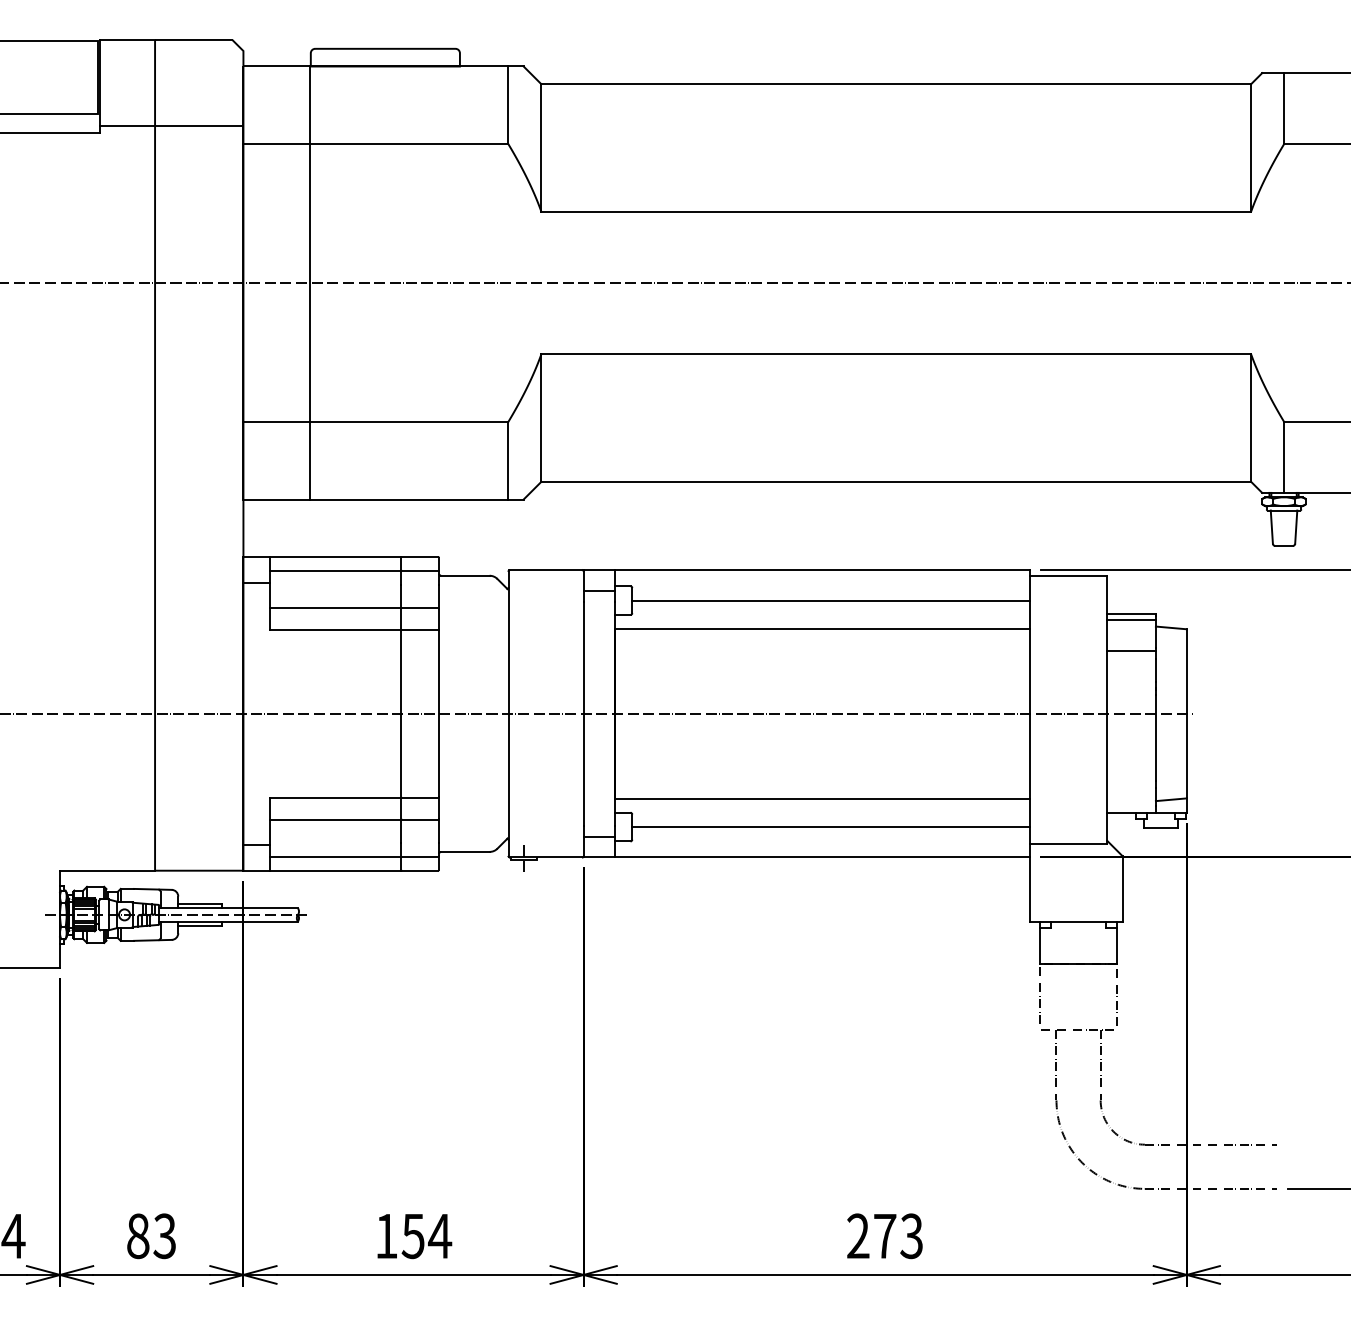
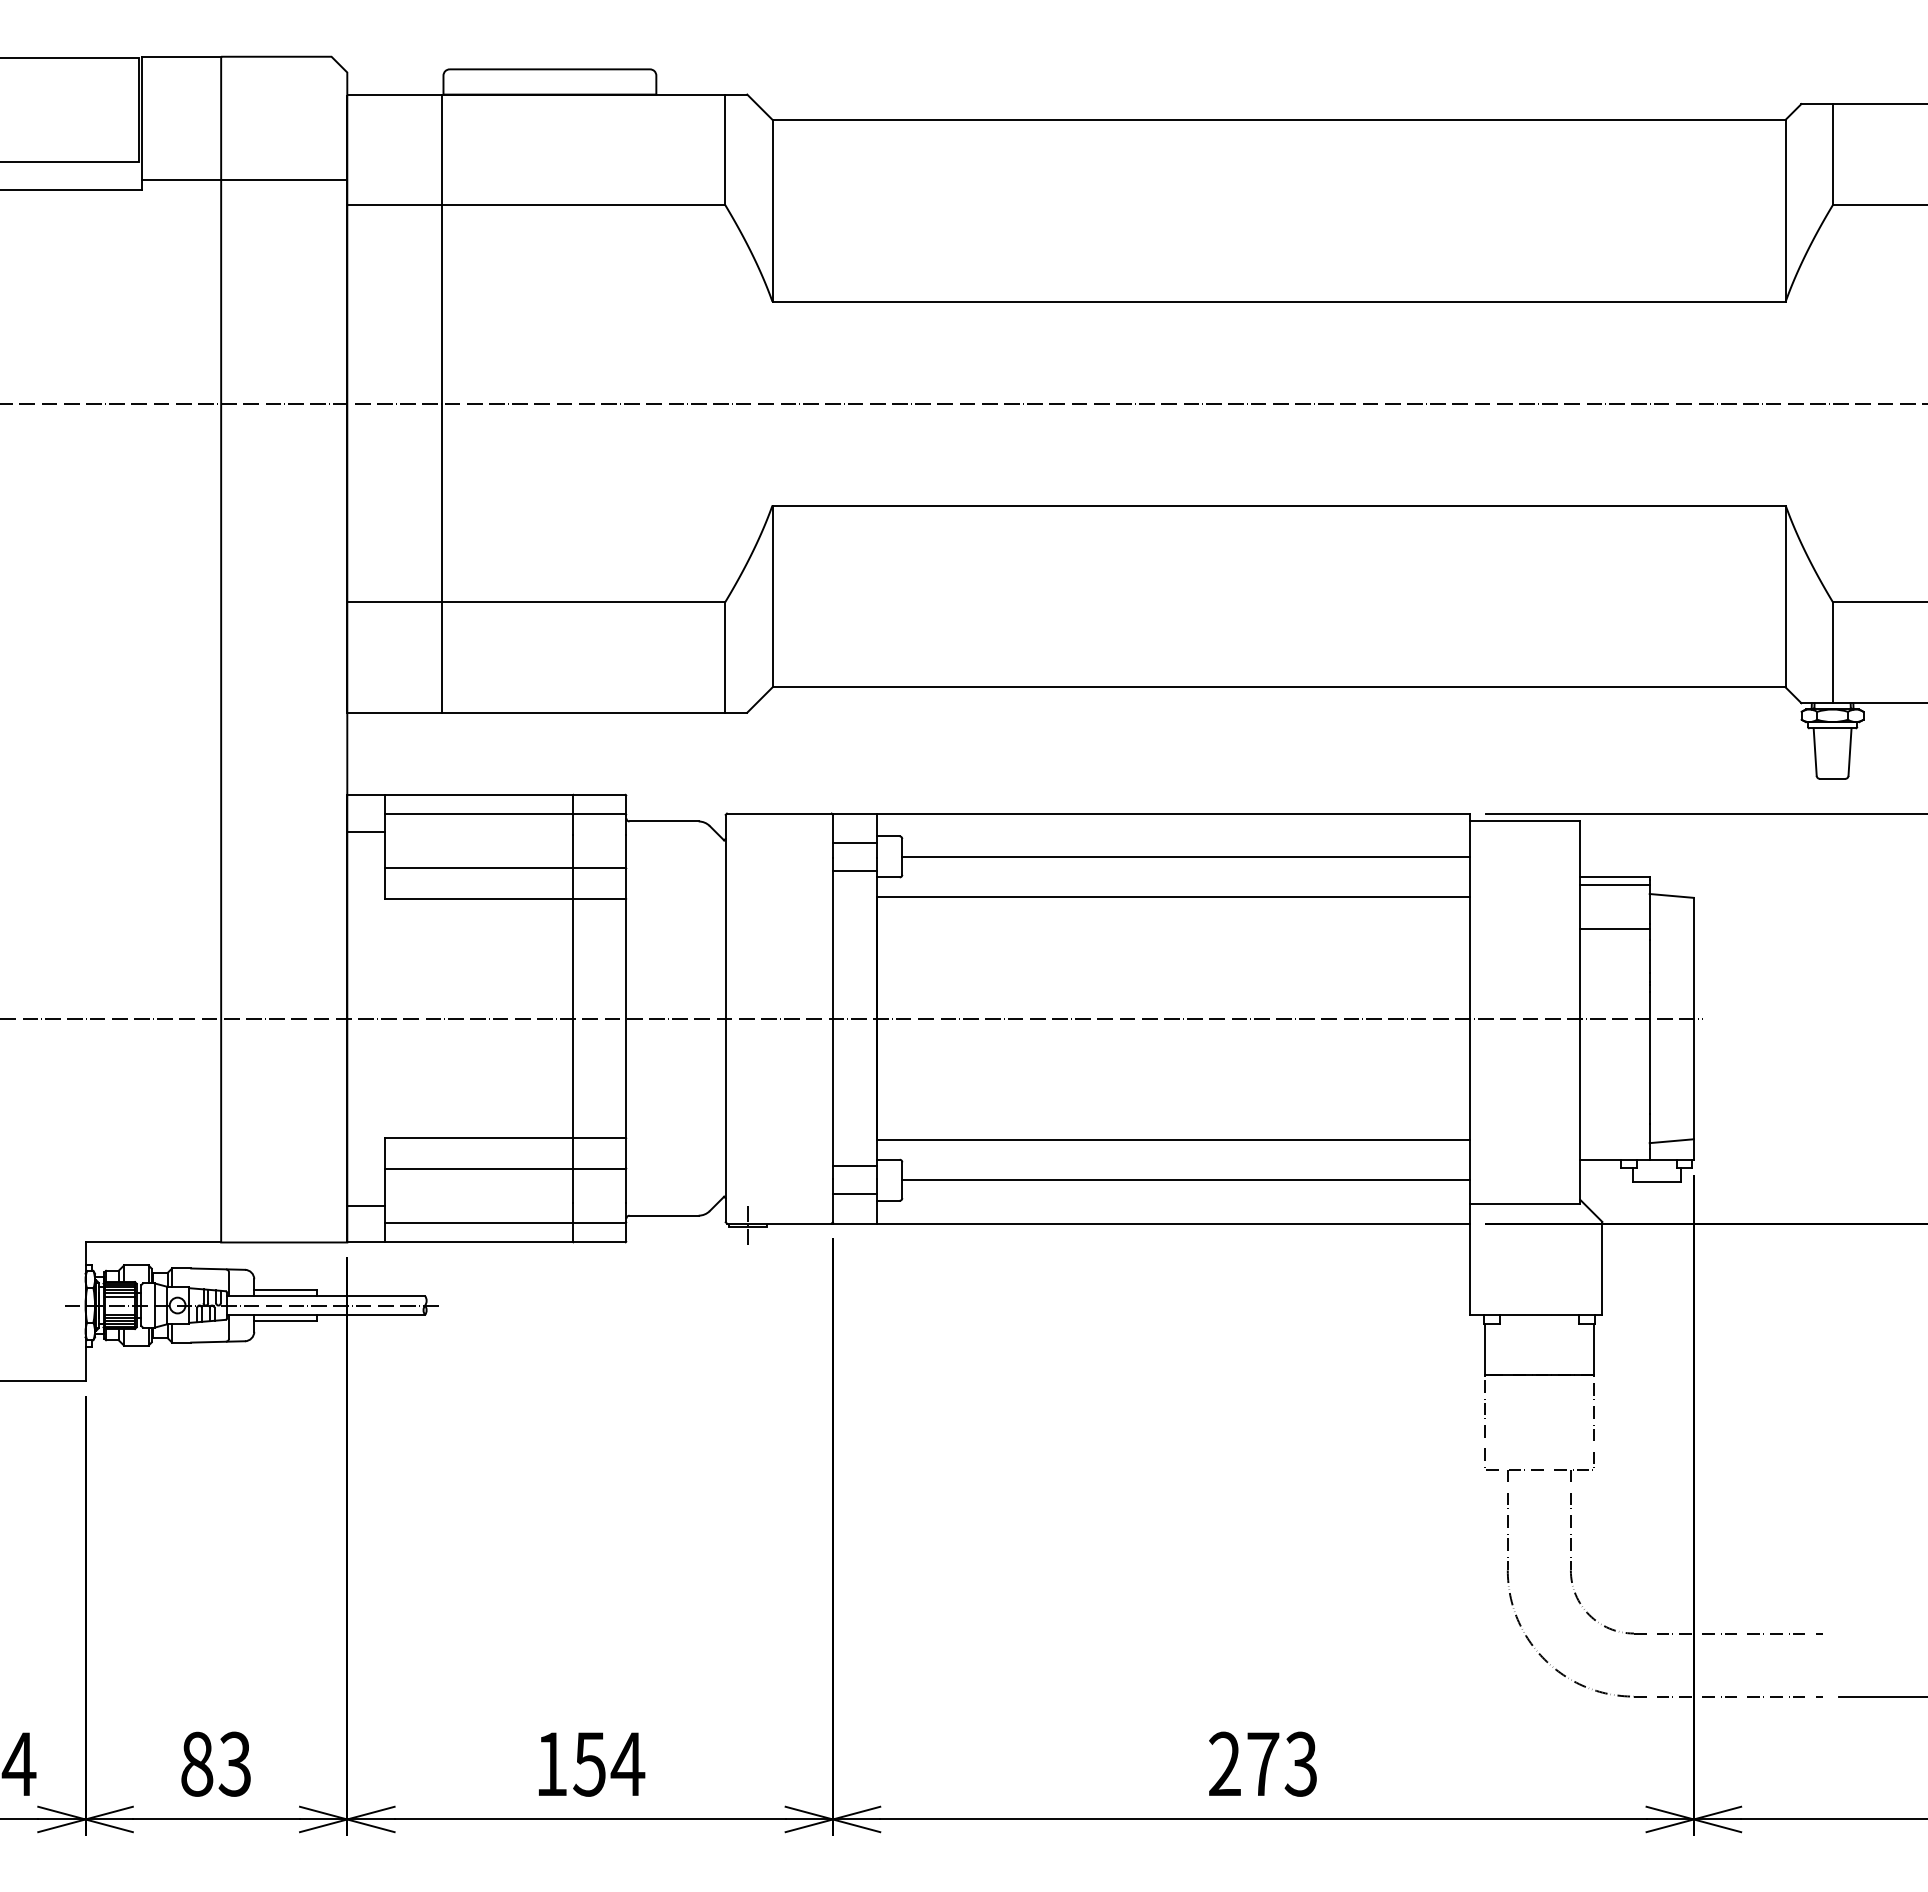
line: (598, 610) -> (854, 871), added
line: (598, 817) -> (854, 1166), added

